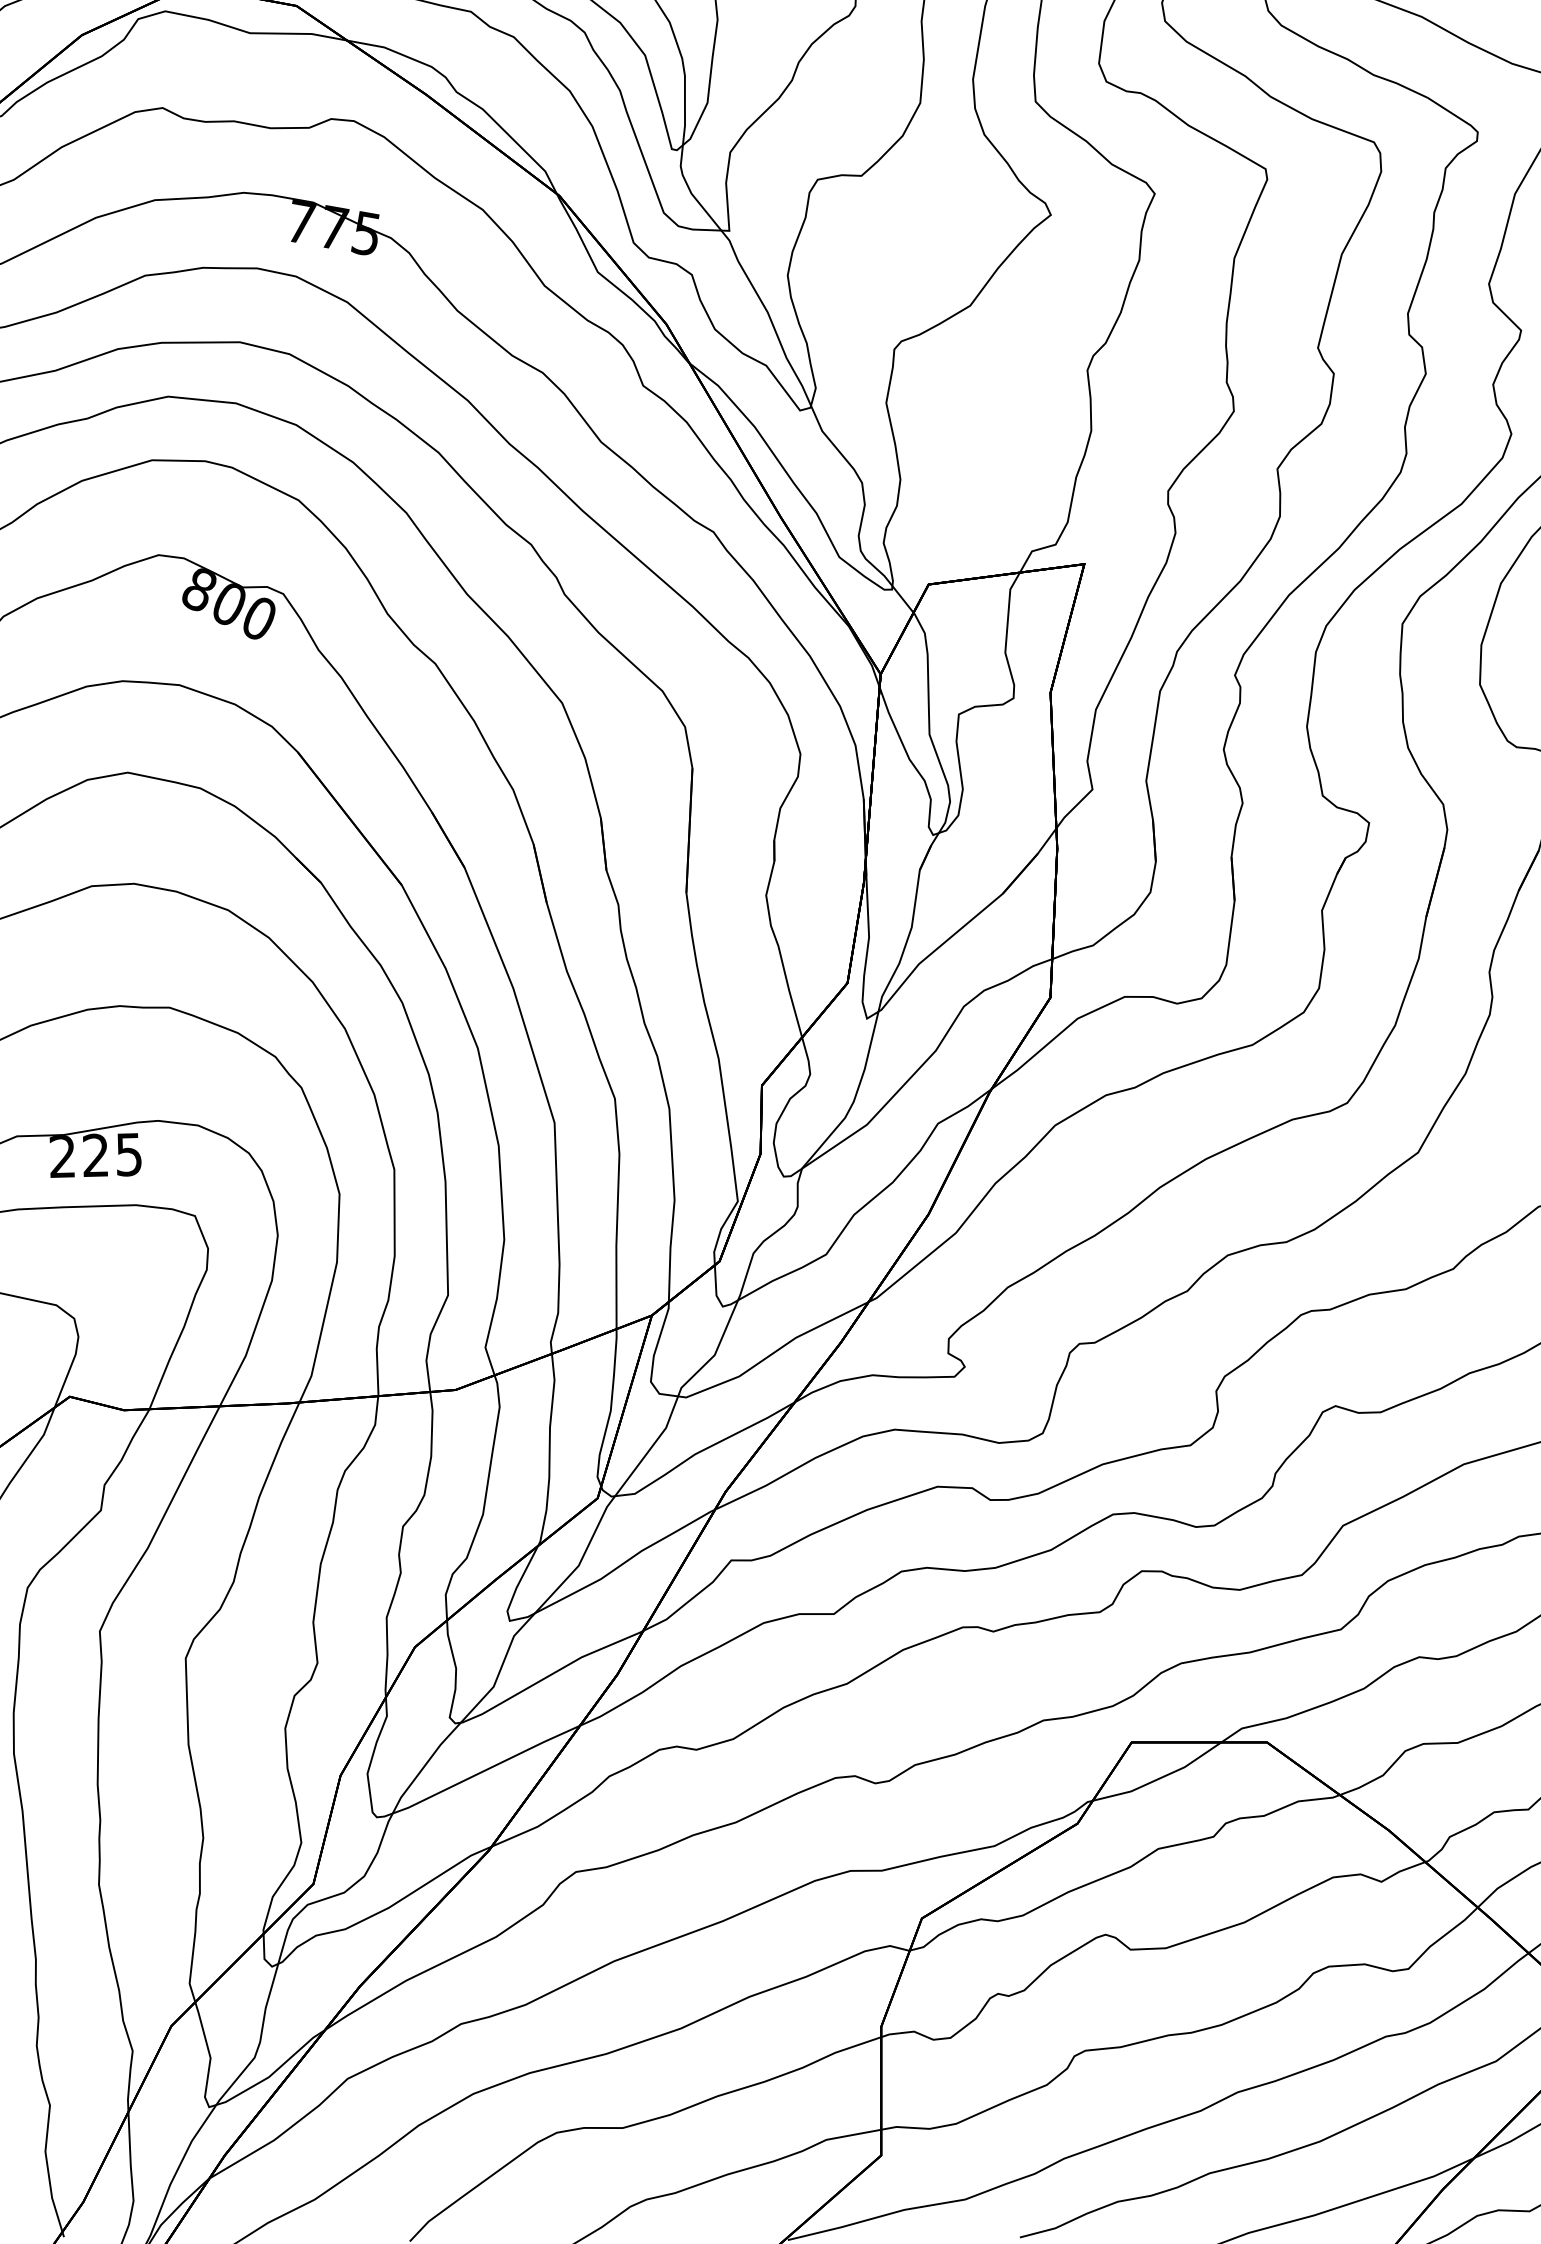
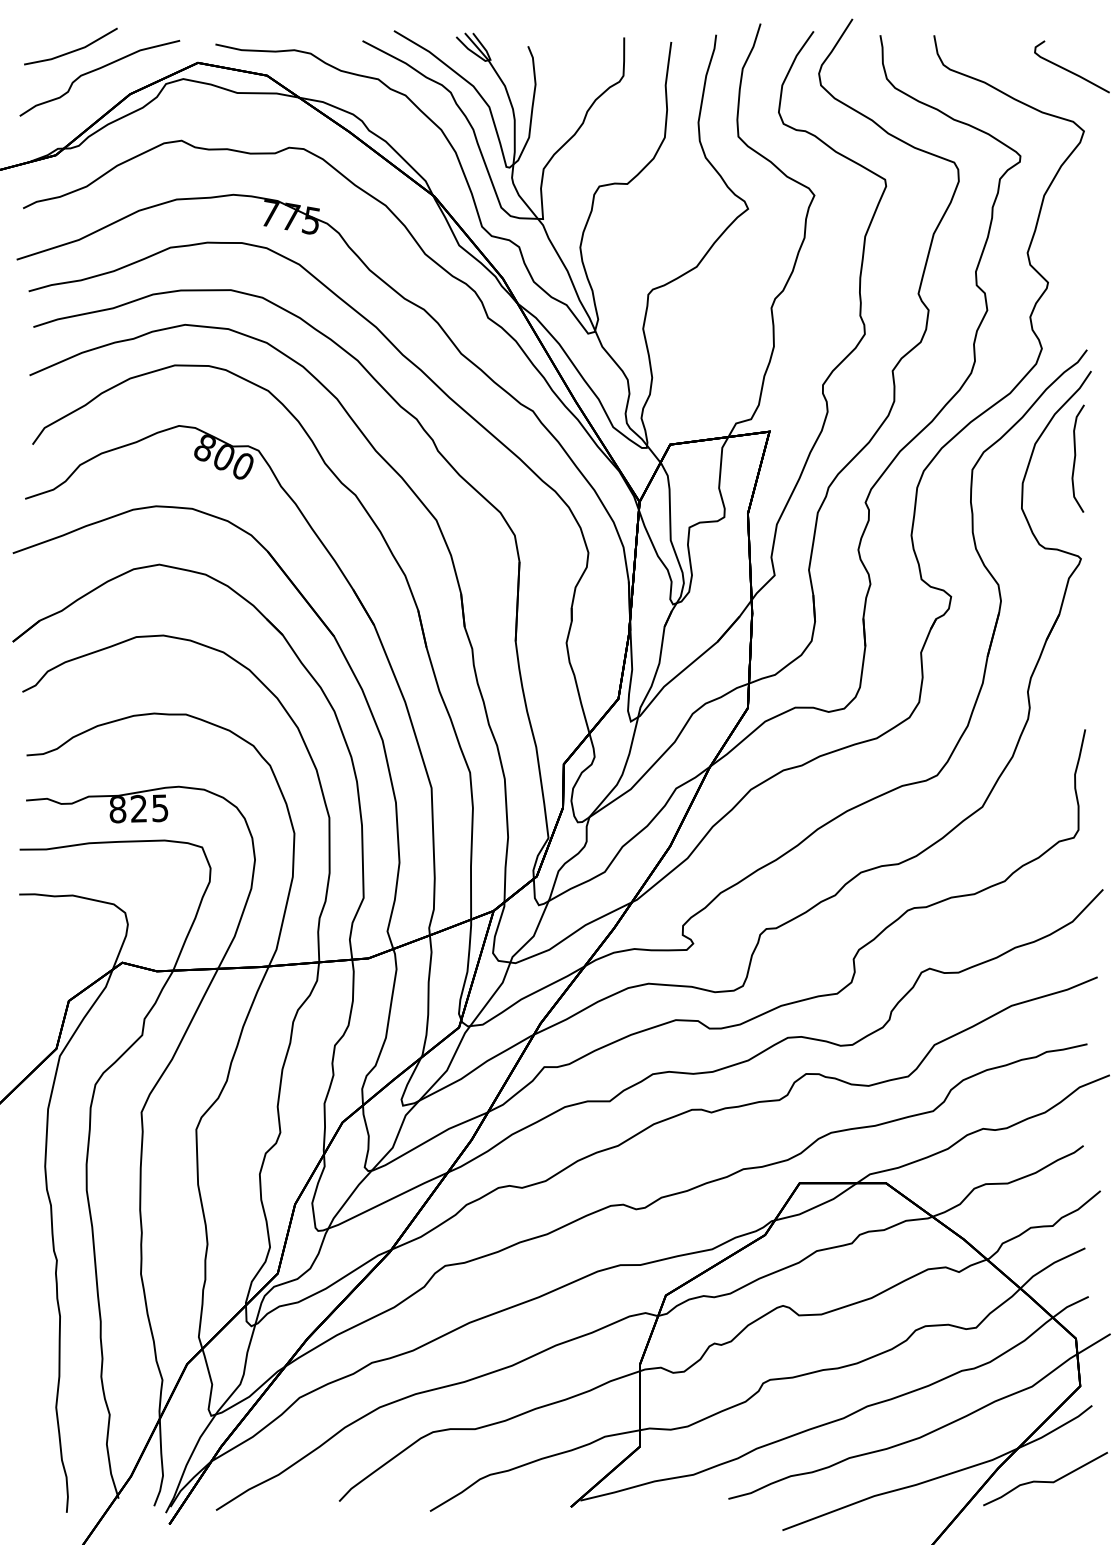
text: (62, 1156) -> (117, 809), 225 -> 825

